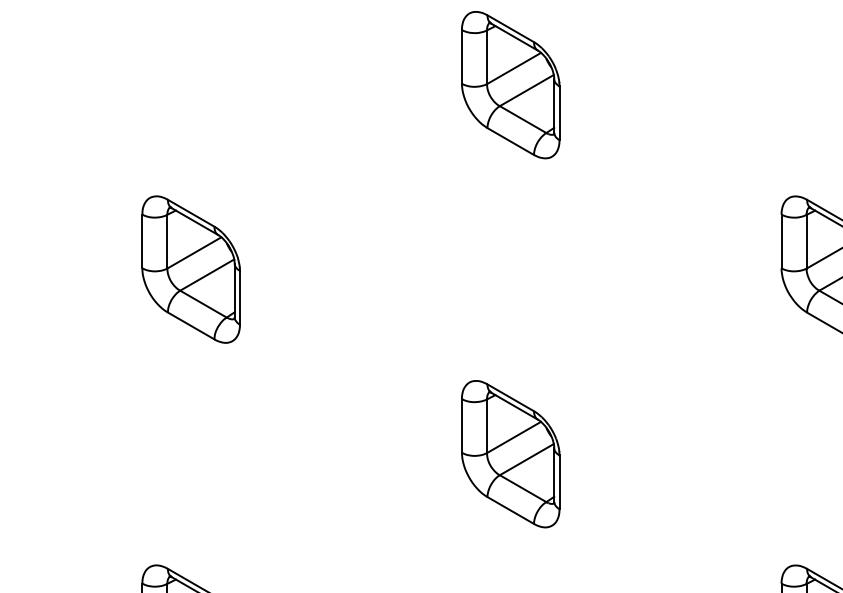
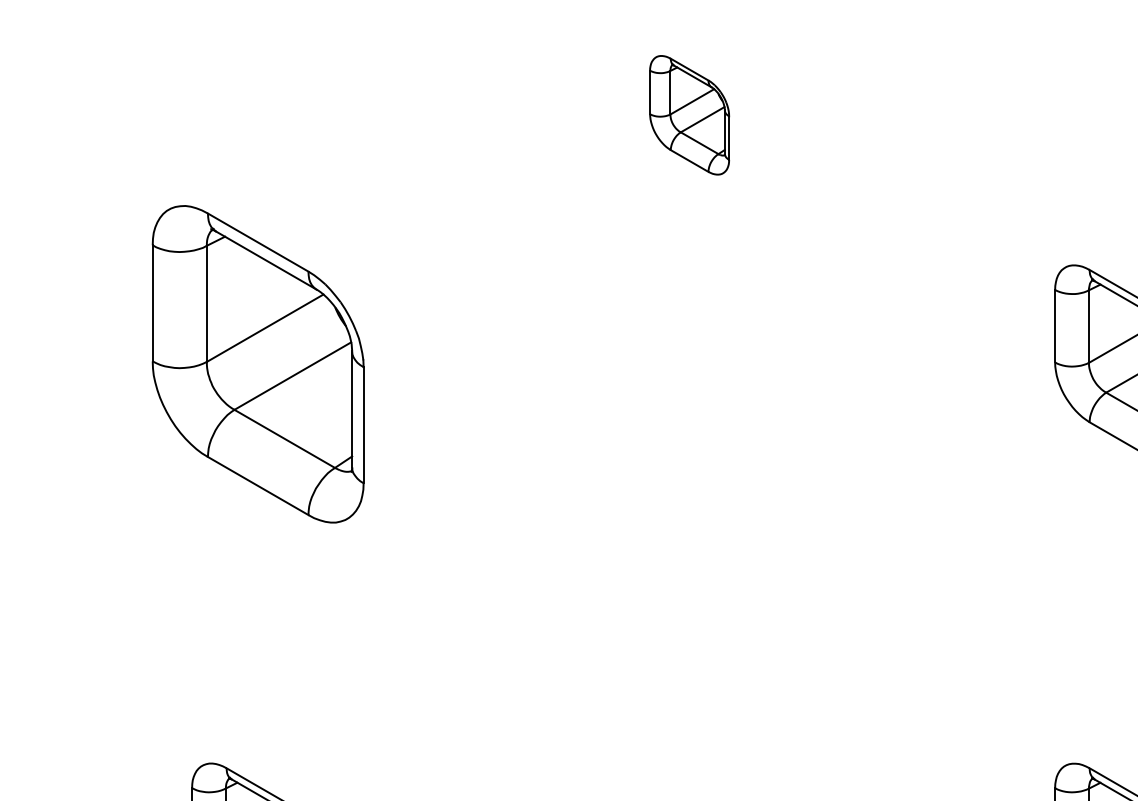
part: (510, 85) -> (689, 115), size x0.6
part: (190, 269) -> (257, 364), size x1.6
part: (510, 454) -> (689, 613), removed

